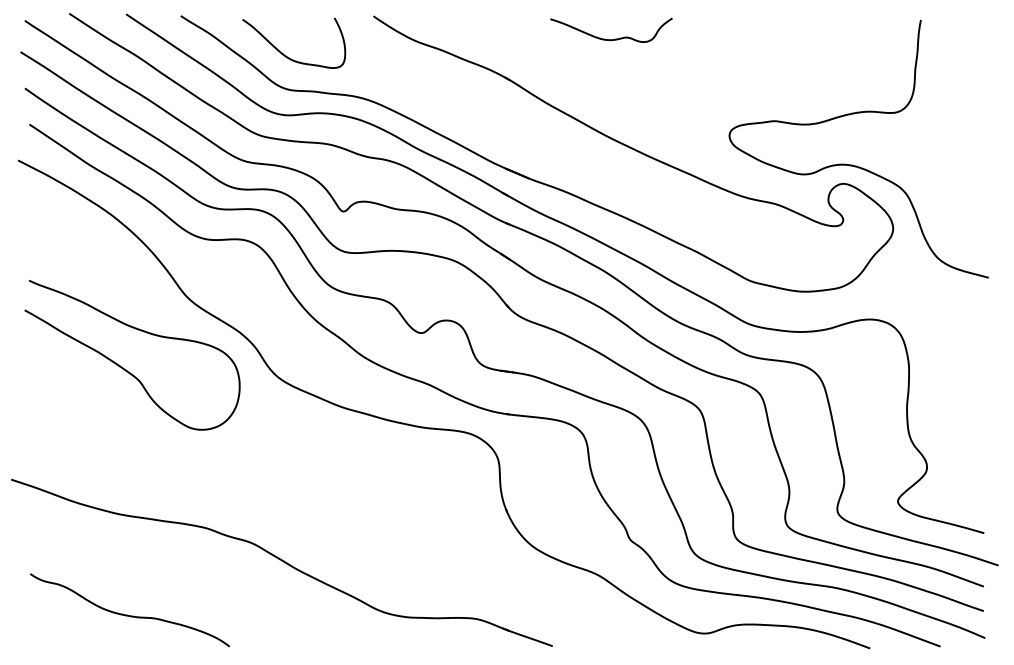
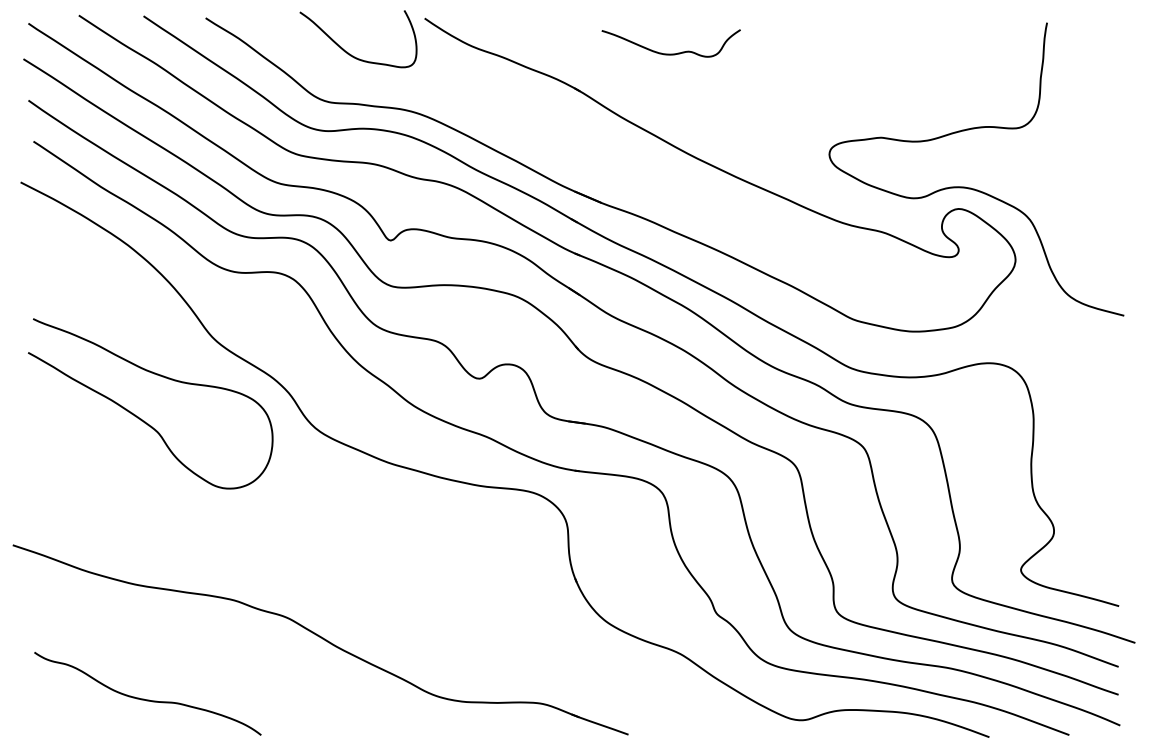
curve: (610, 39) -> (670, 53), moved
curve: (284, 54) -> (347, 51), moved

